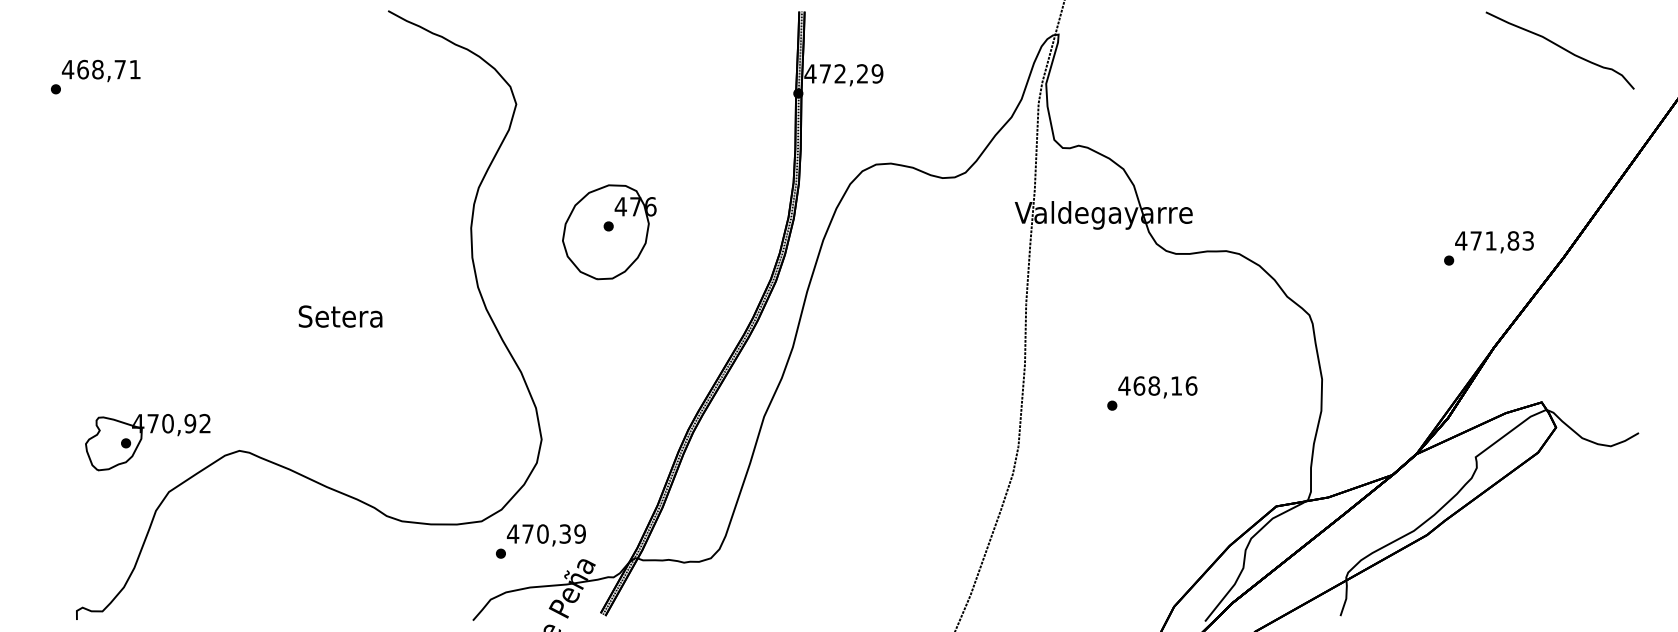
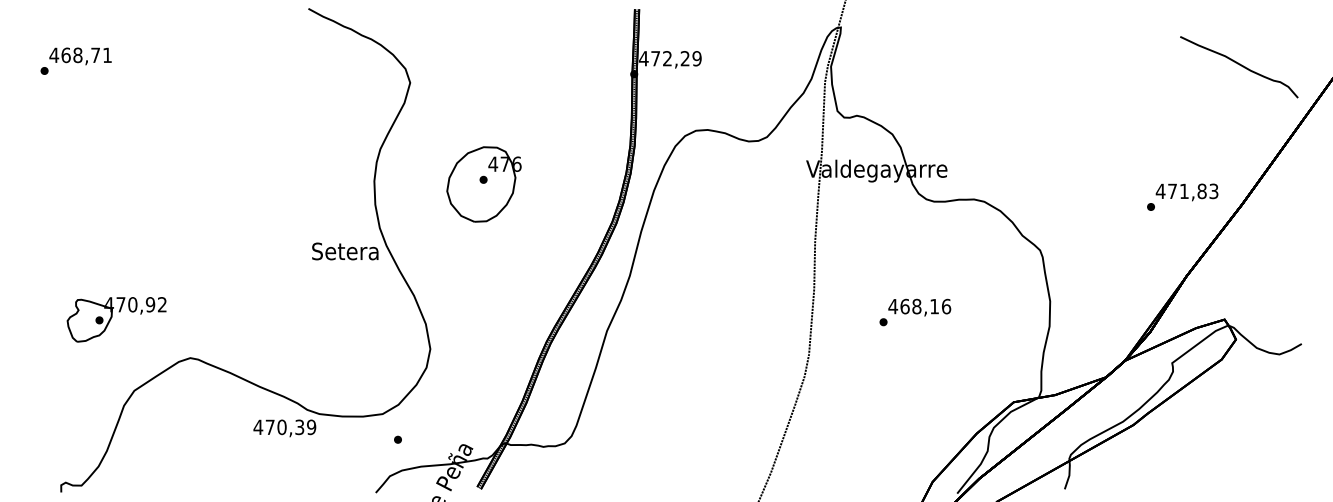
curve: (1561, 48) -> (1240, 65), moved
text: (340, 316) -> (345, 251), moved
part: (147, 442) -> (116, 319), moved
text: (545, 535) -> (284, 428), moved

